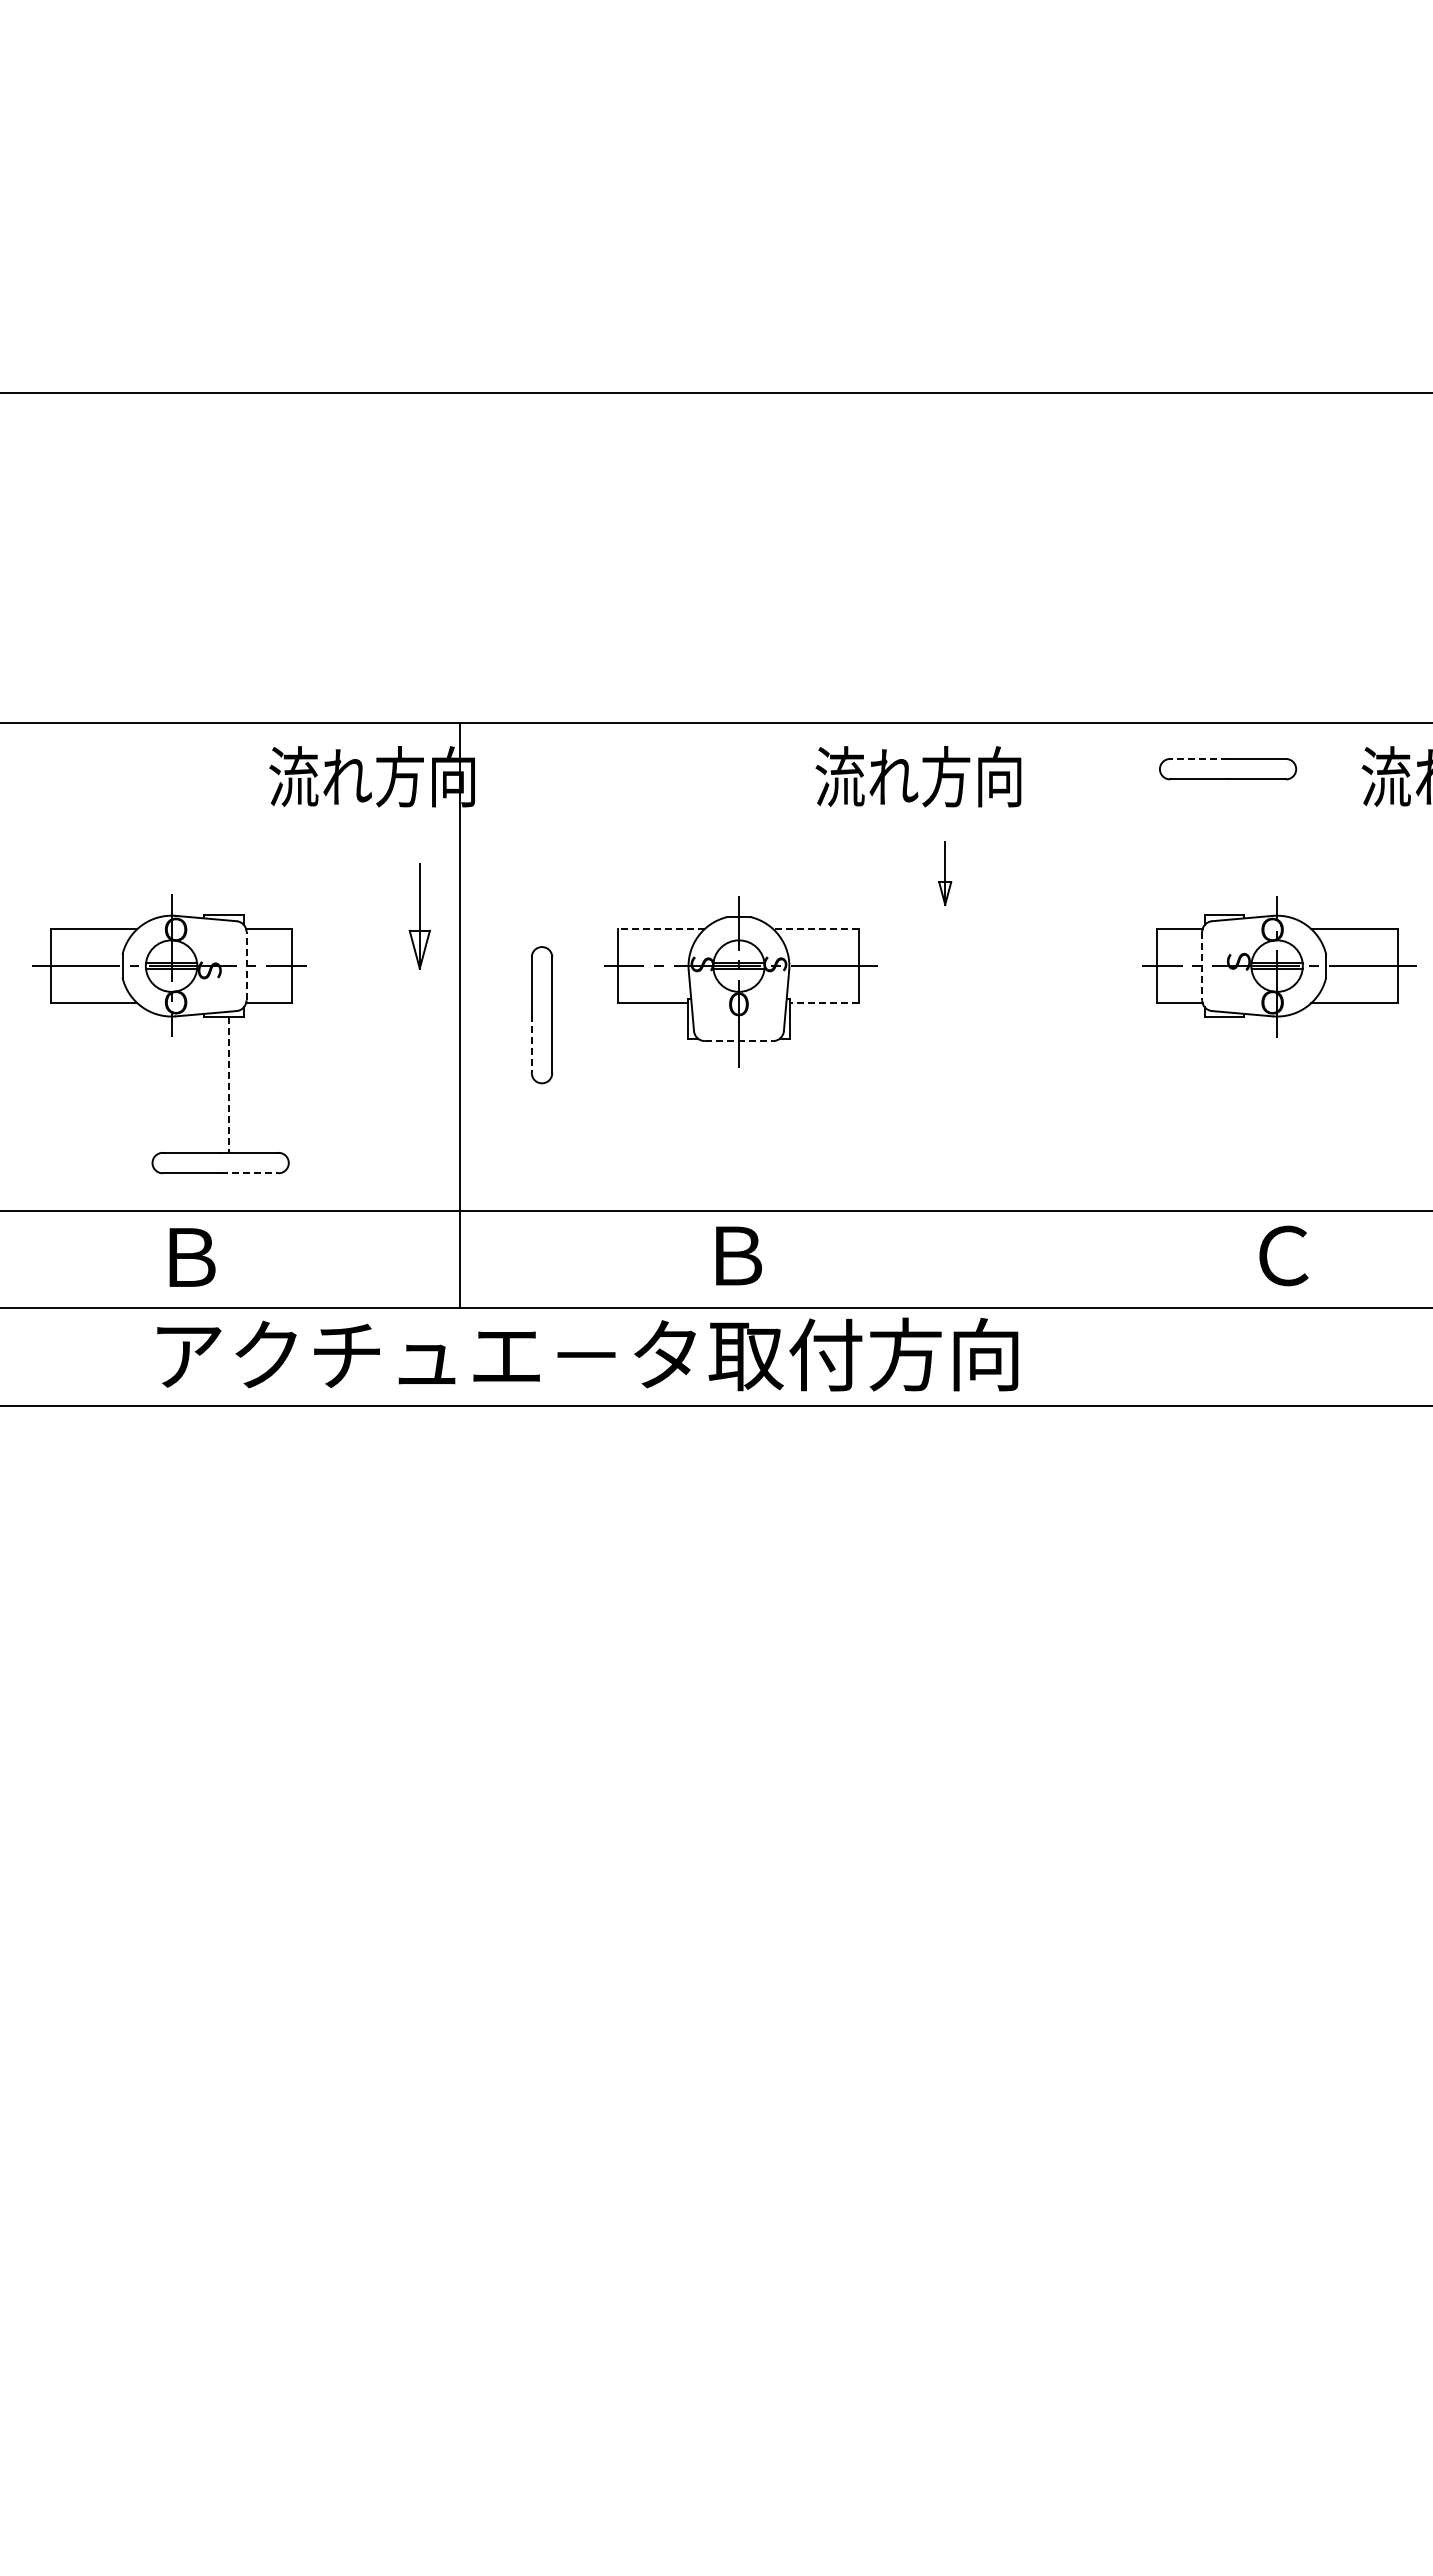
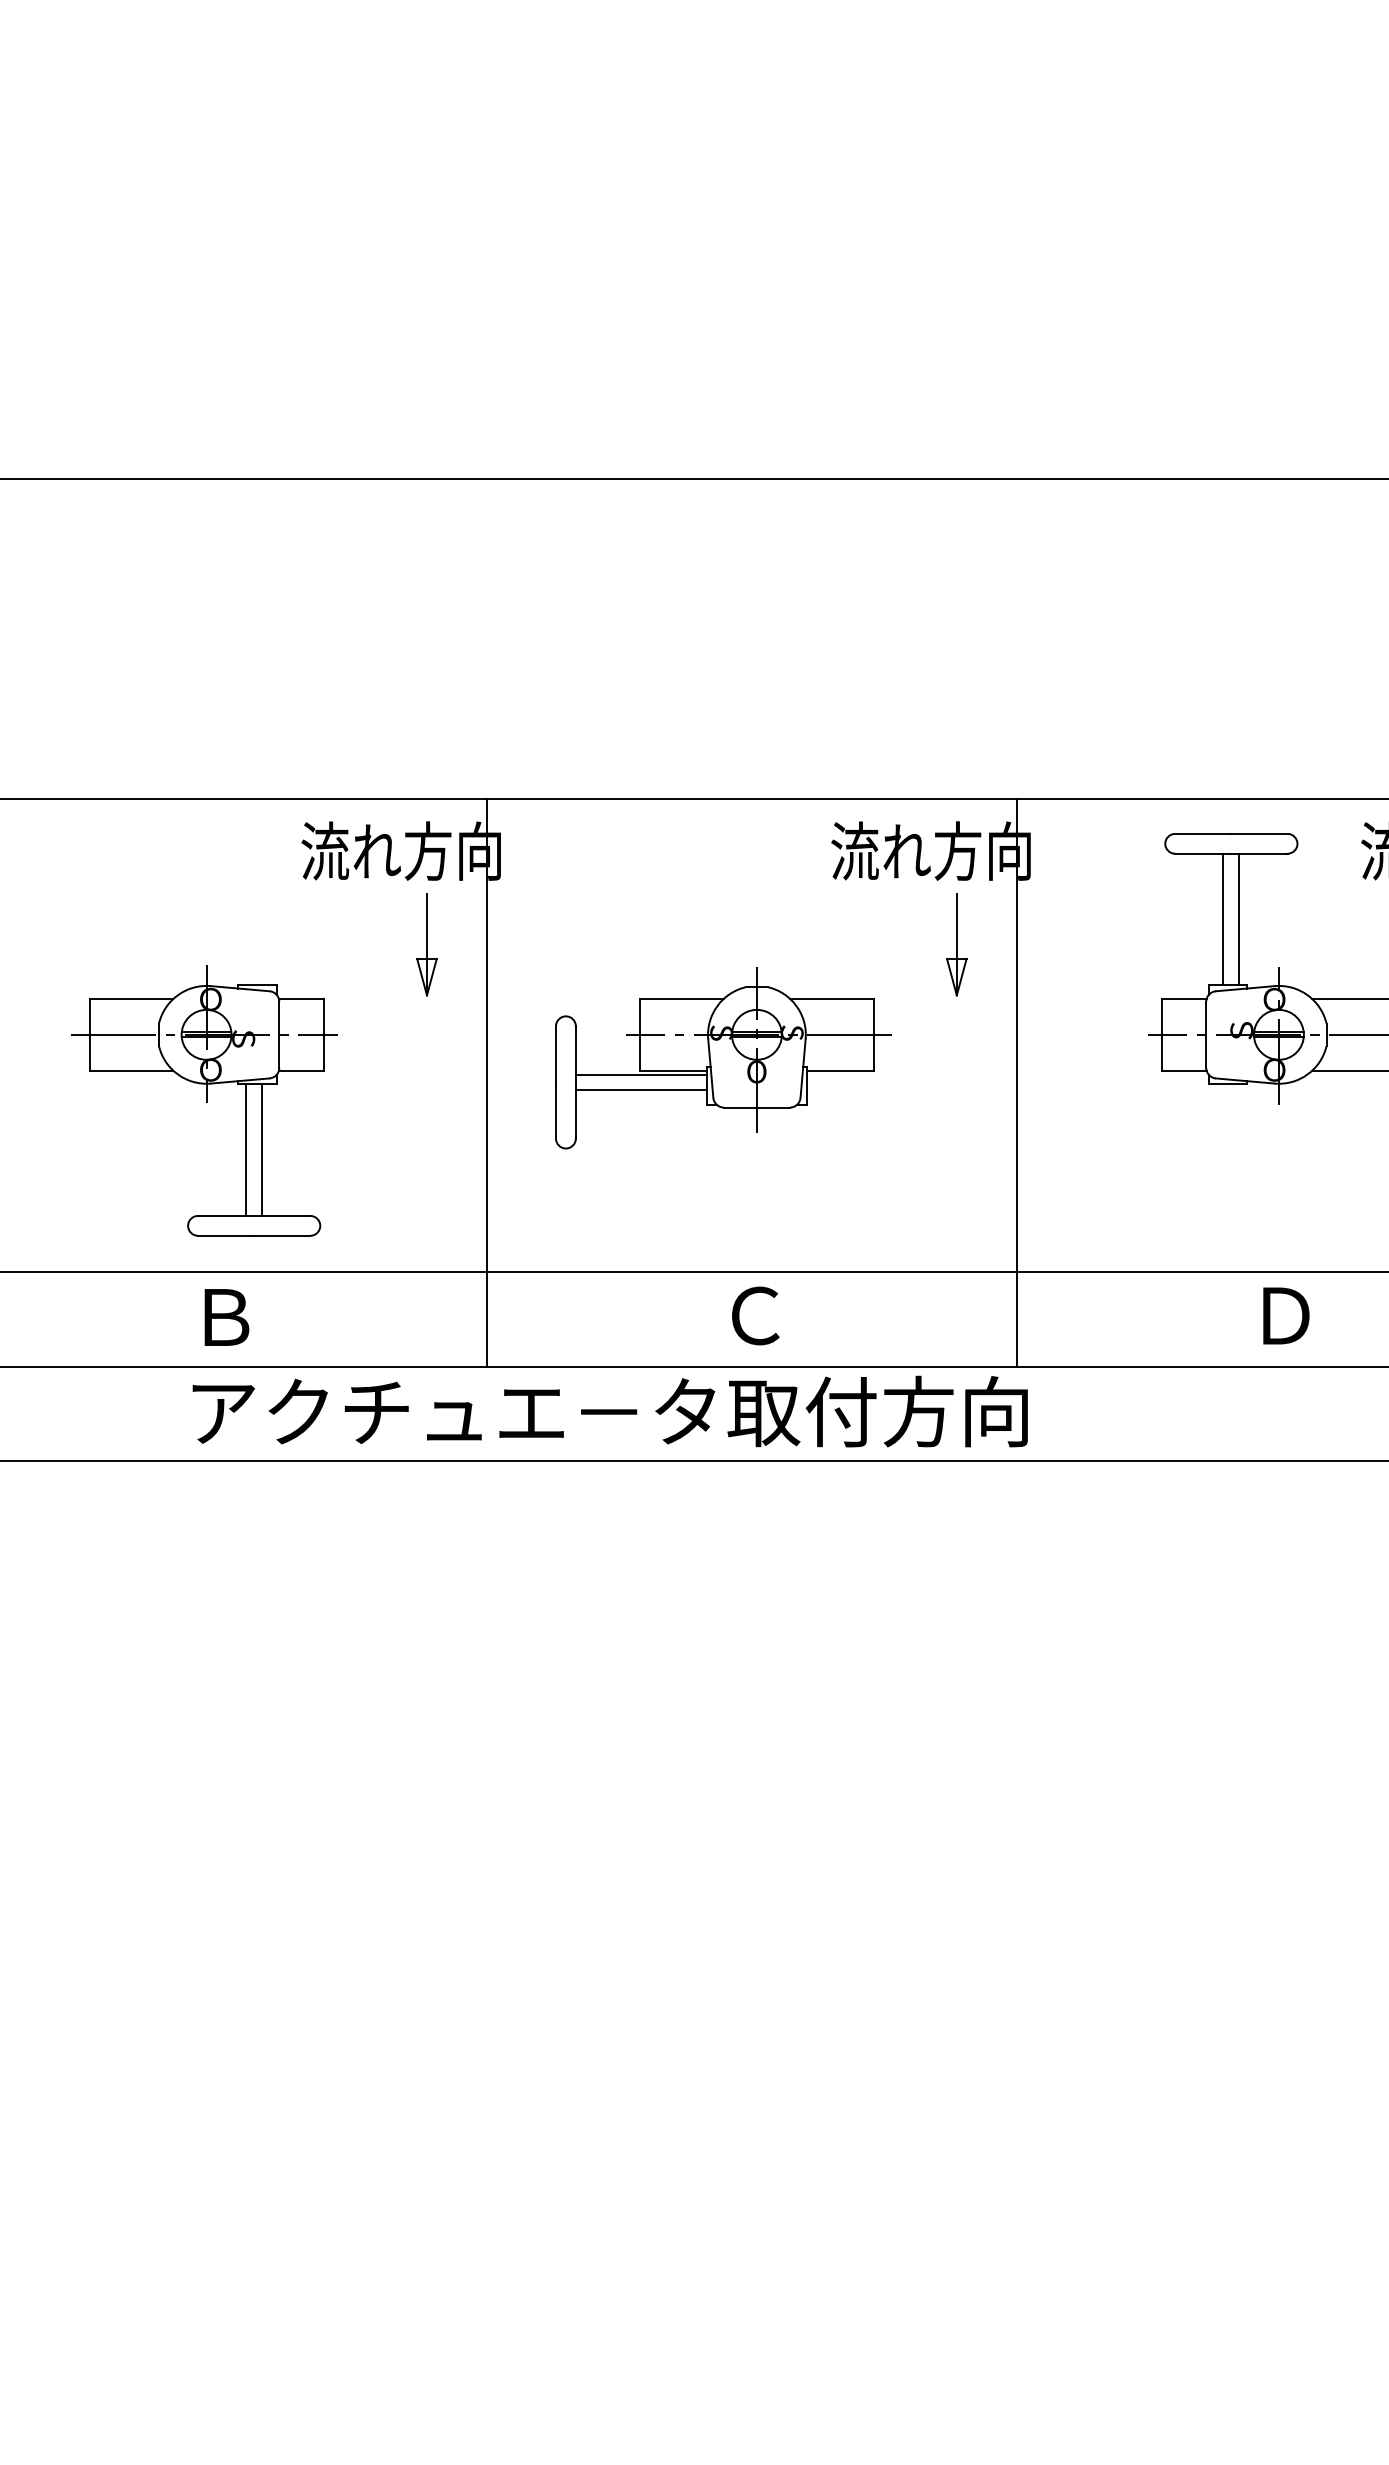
line: (1199, 759) -> (1203, 834), dashed -> solid
line: (1219, 847) -> (1223, 919), added
line: (1236, 847) -> (1239, 919), added
part: (945, 873) -> (957, 944), size x1.67
part: (419, 916) -> (426, 944), moved
line: (661, 929) -> (681, 999), dashed -> solid
line: (815, 929) -> (831, 999), dashed -> solid
line: (246, 965) -> (279, 1034), dashed -> solid
line: (1202, 966) -> (1206, 1035), dashed -> solid
line: (824, 1003) -> (839, 1071), dashed -> solid
line: (619, 1007) -> (641, 1074), added
line: (1006, 1015) -> (1016, 1082), added
line: (619, 1023) -> (641, 1090), added
line: (739, 1041) -> (757, 1107), dashed -> solid
line: (531, 1044) -> (555, 1110), dashed -> solid
line: (212, 1084) -> (246, 1149), added
line: (228, 1085) -> (261, 1150), dashed -> solid
line: (249, 1173) -> (282, 1235), dashed -> solid
text: (737, 1255) -> (755, 1315), Ｂ -> Ｃ
text: (1283, 1255) -> (1285, 1315), Ｃ -> Ｄ

